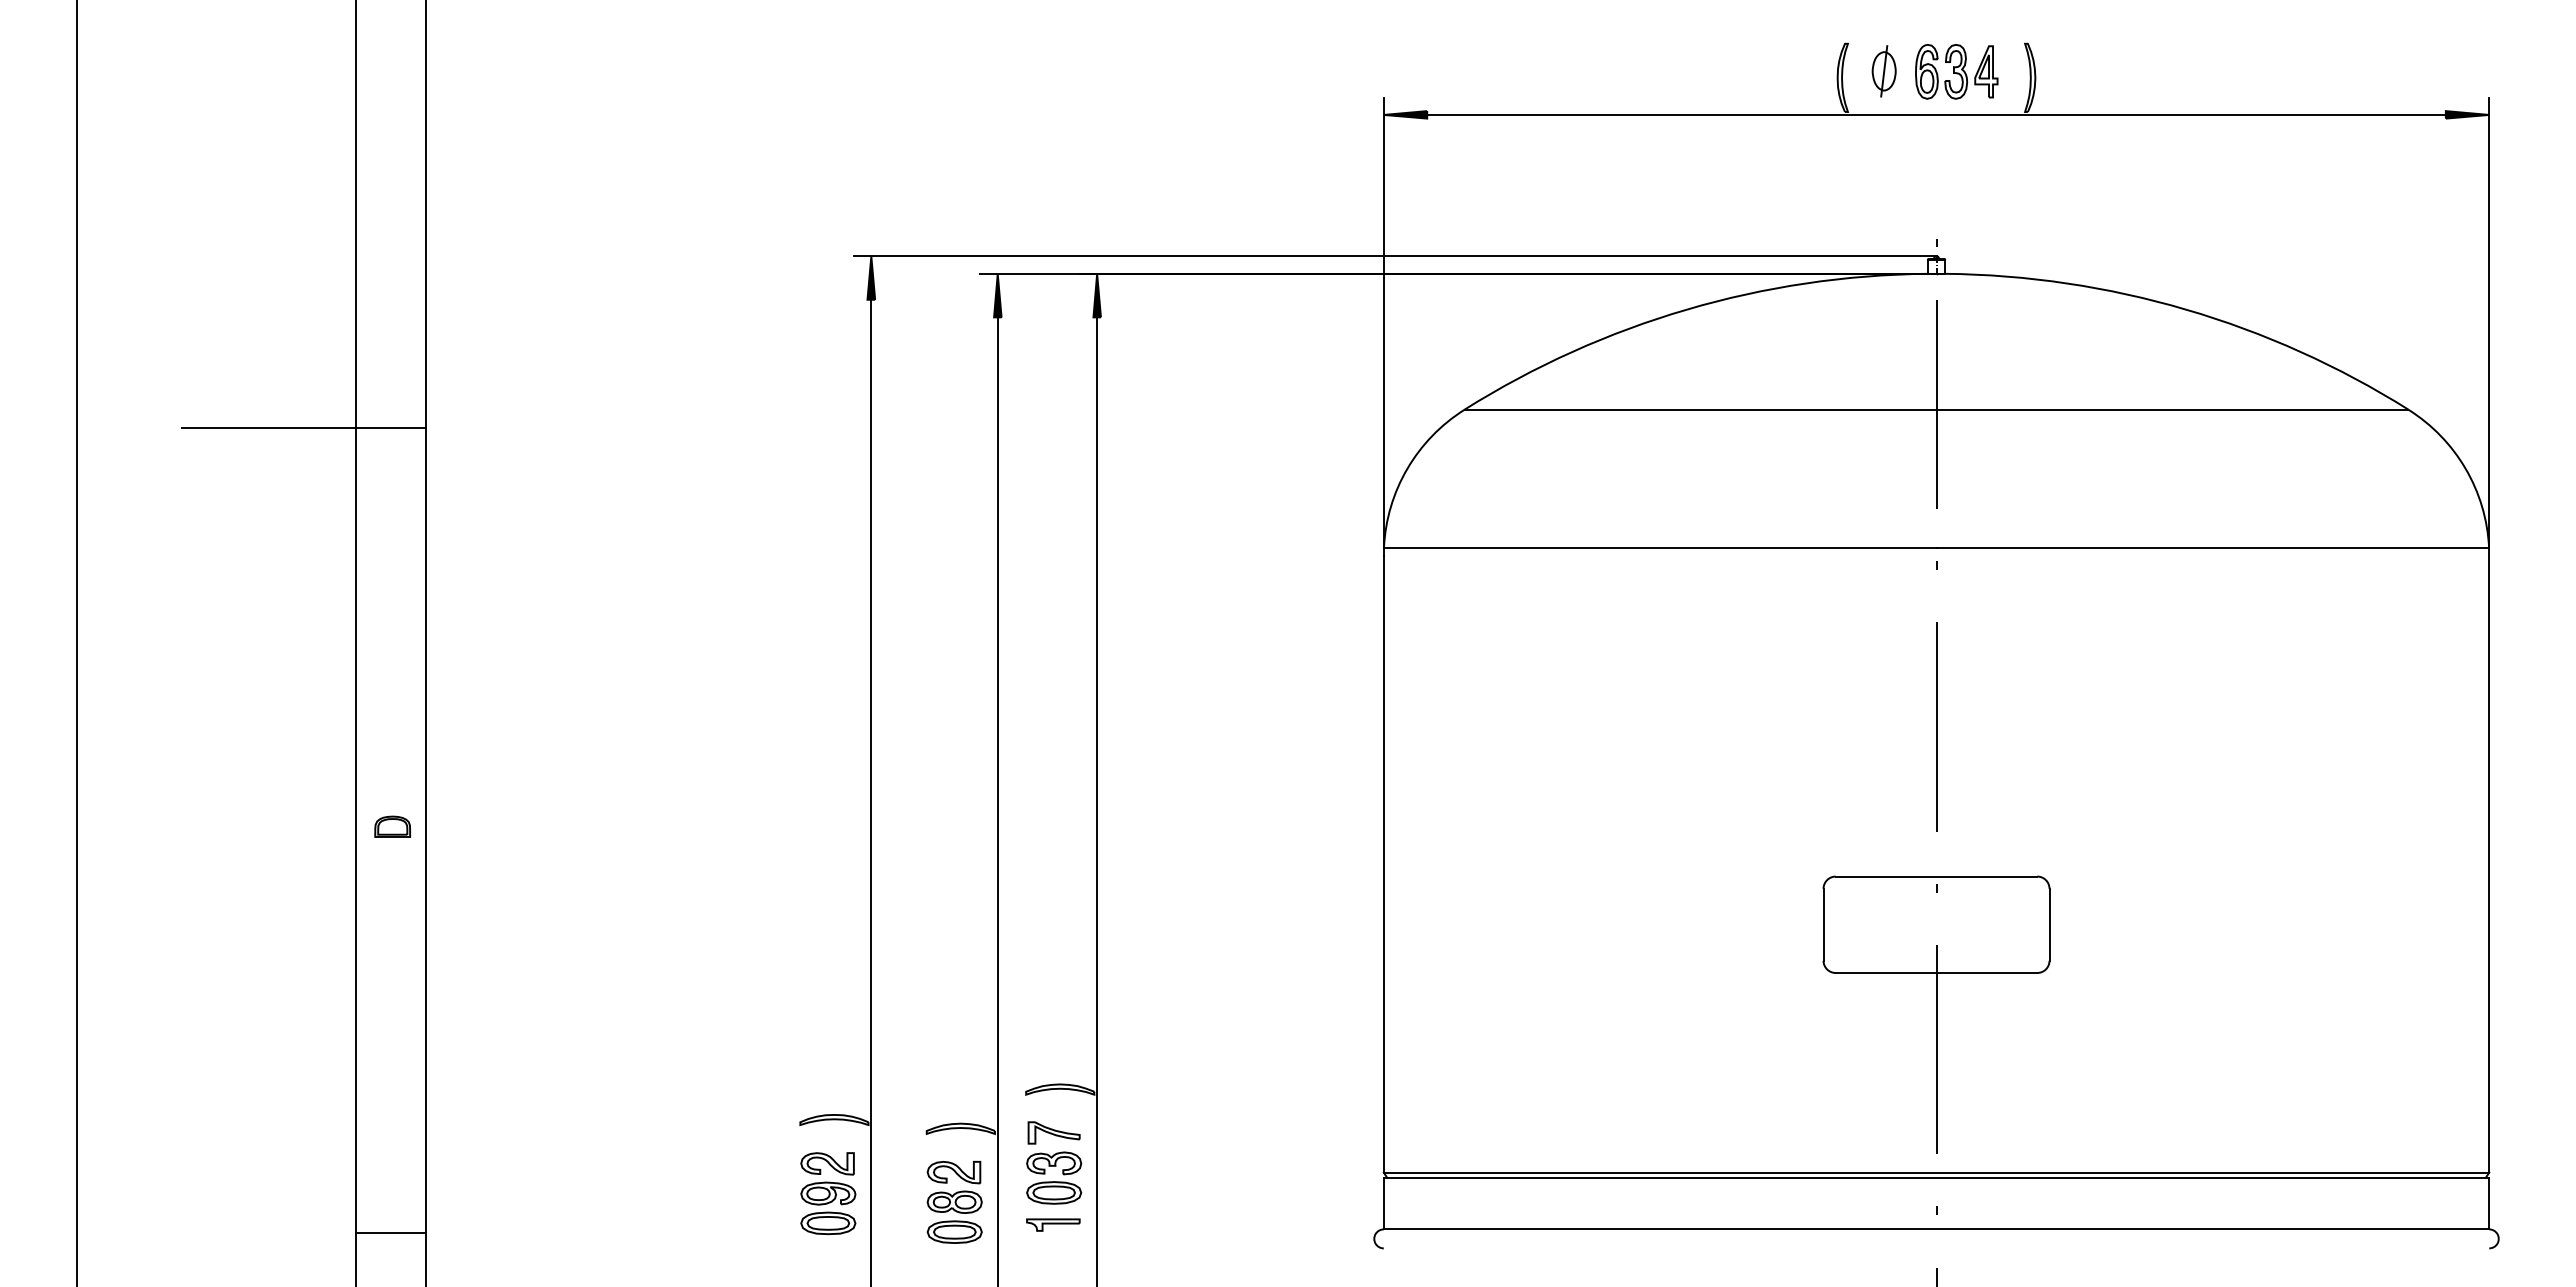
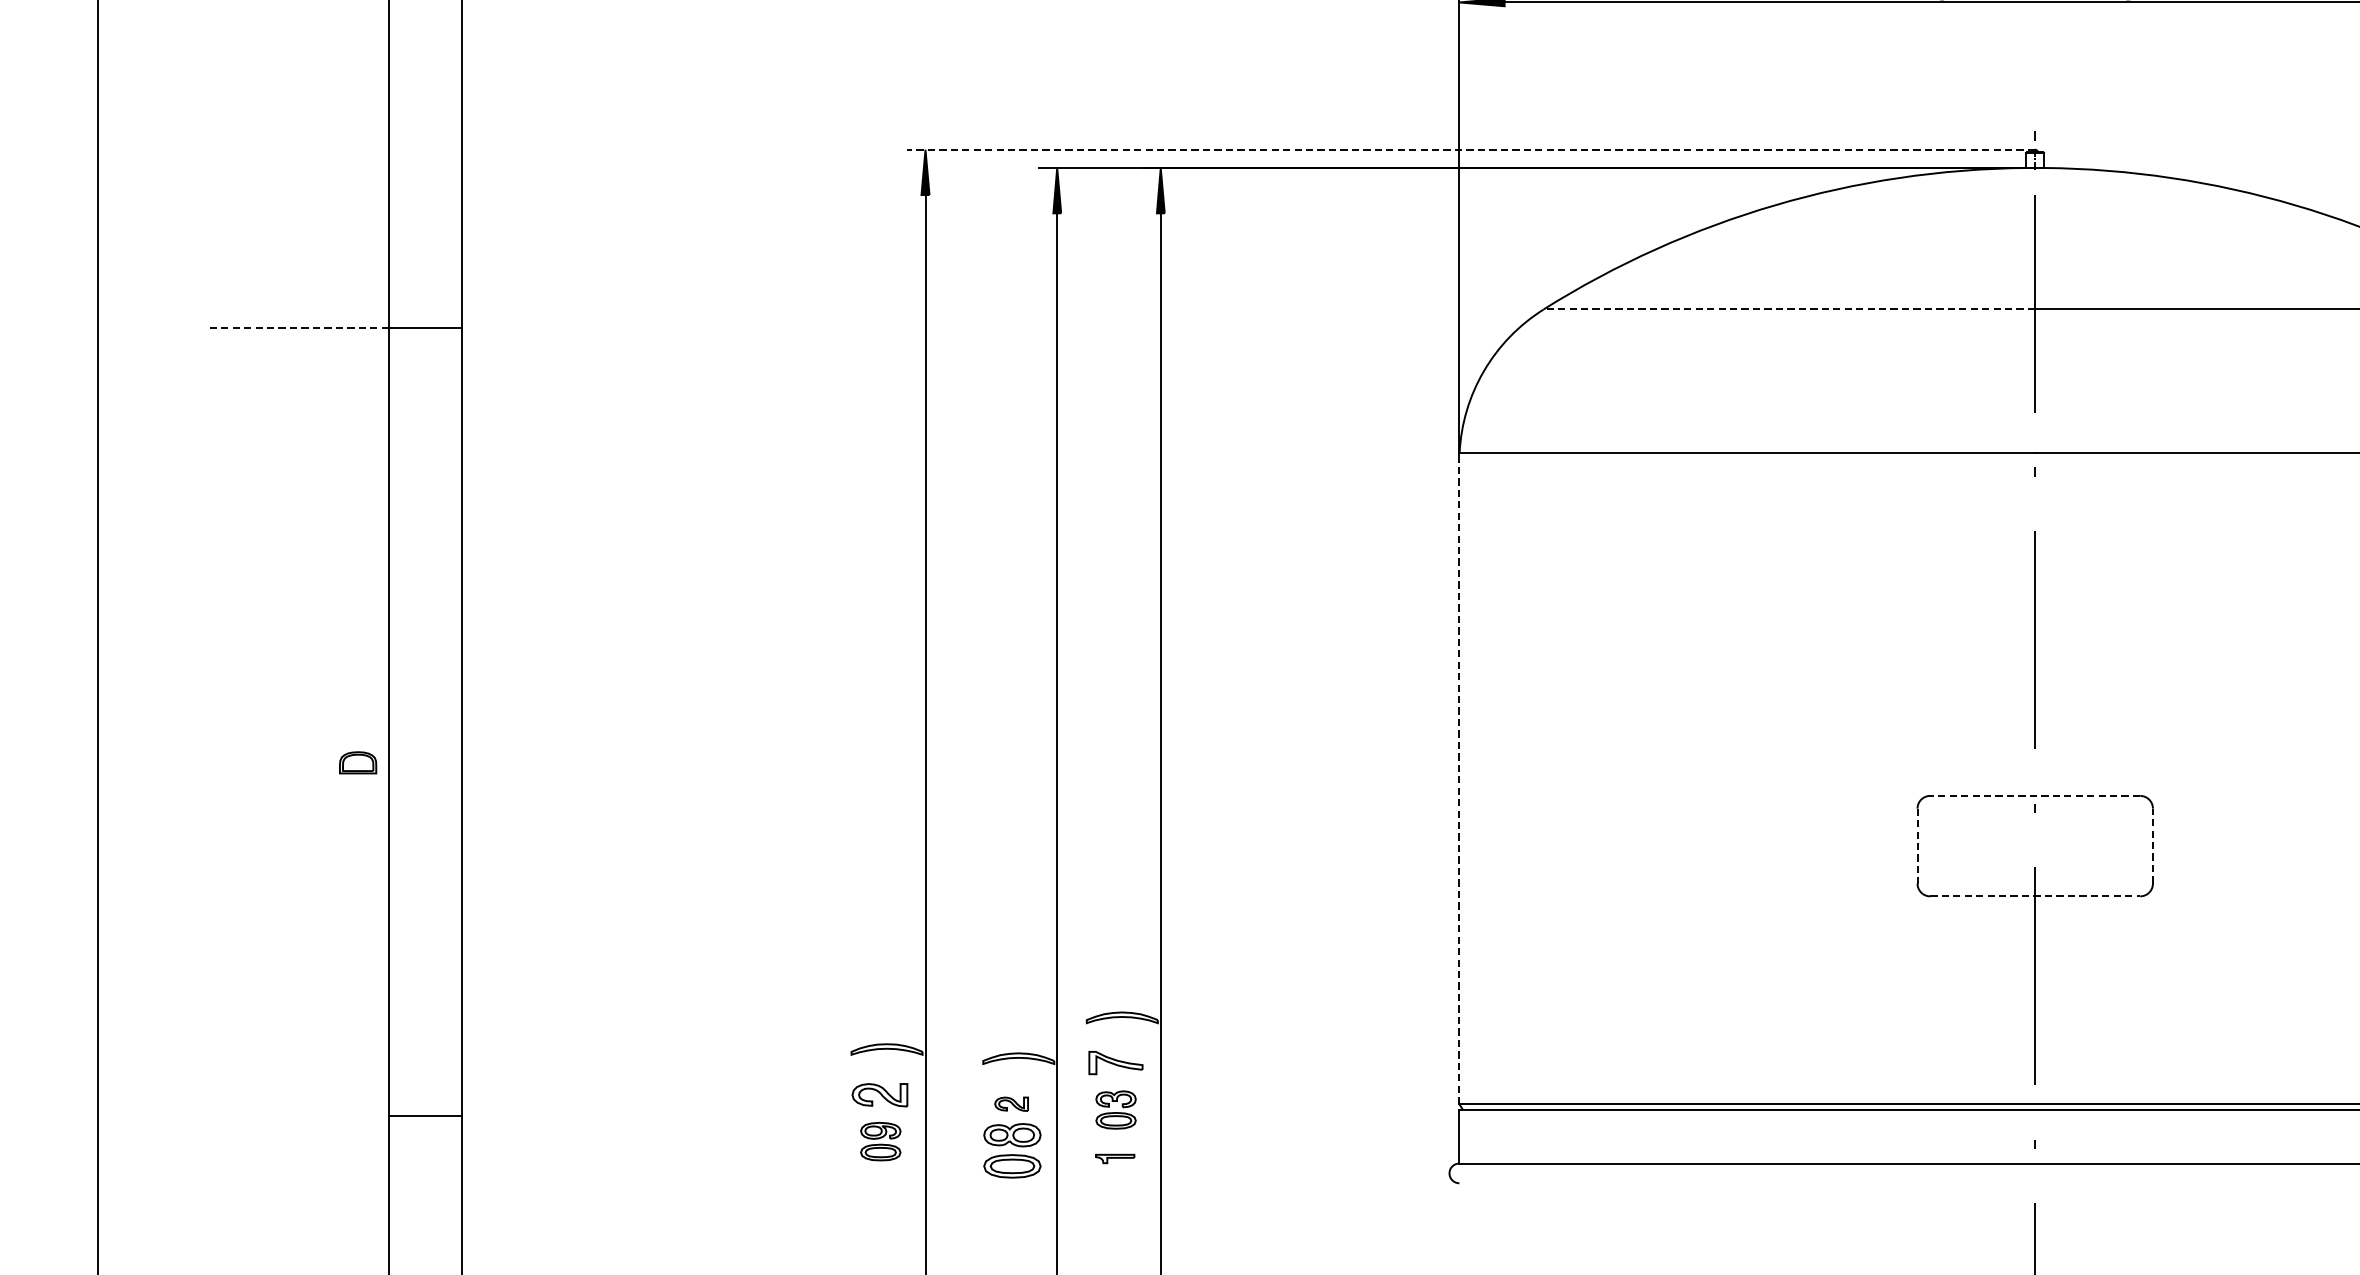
line: (1394, 256) -> (1470, 149), solid -> dashed
line: (1700, 409) -> (1789, 309), solid -> dashed
line: (268, 427) -> (297, 328), solid -> dashed
part: (392, 826) -> (357, 762), moved
line: (1383, 863) -> (1459, 782), solid -> dashed
line: (1936, 876) -> (2035, 795), solid -> dashed
line: (2049, 924) -> (2152, 845), solid -> dashed
line: (1823, 925) -> (1917, 846), solid -> dashed
line: (1936, 973) -> (2035, 896), solid -> dashed
part: (953, 1172) -> (1011, 1104), size x0.6
part: (1054, 1177) -> (1116, 1109), size x0.7
part: (828, 1208) -> (880, 1141), size x0.7
part: (1053, 1224) -> (1115, 1158), size x0.7
line: (391, 1232) -> (425, 1115), moved

